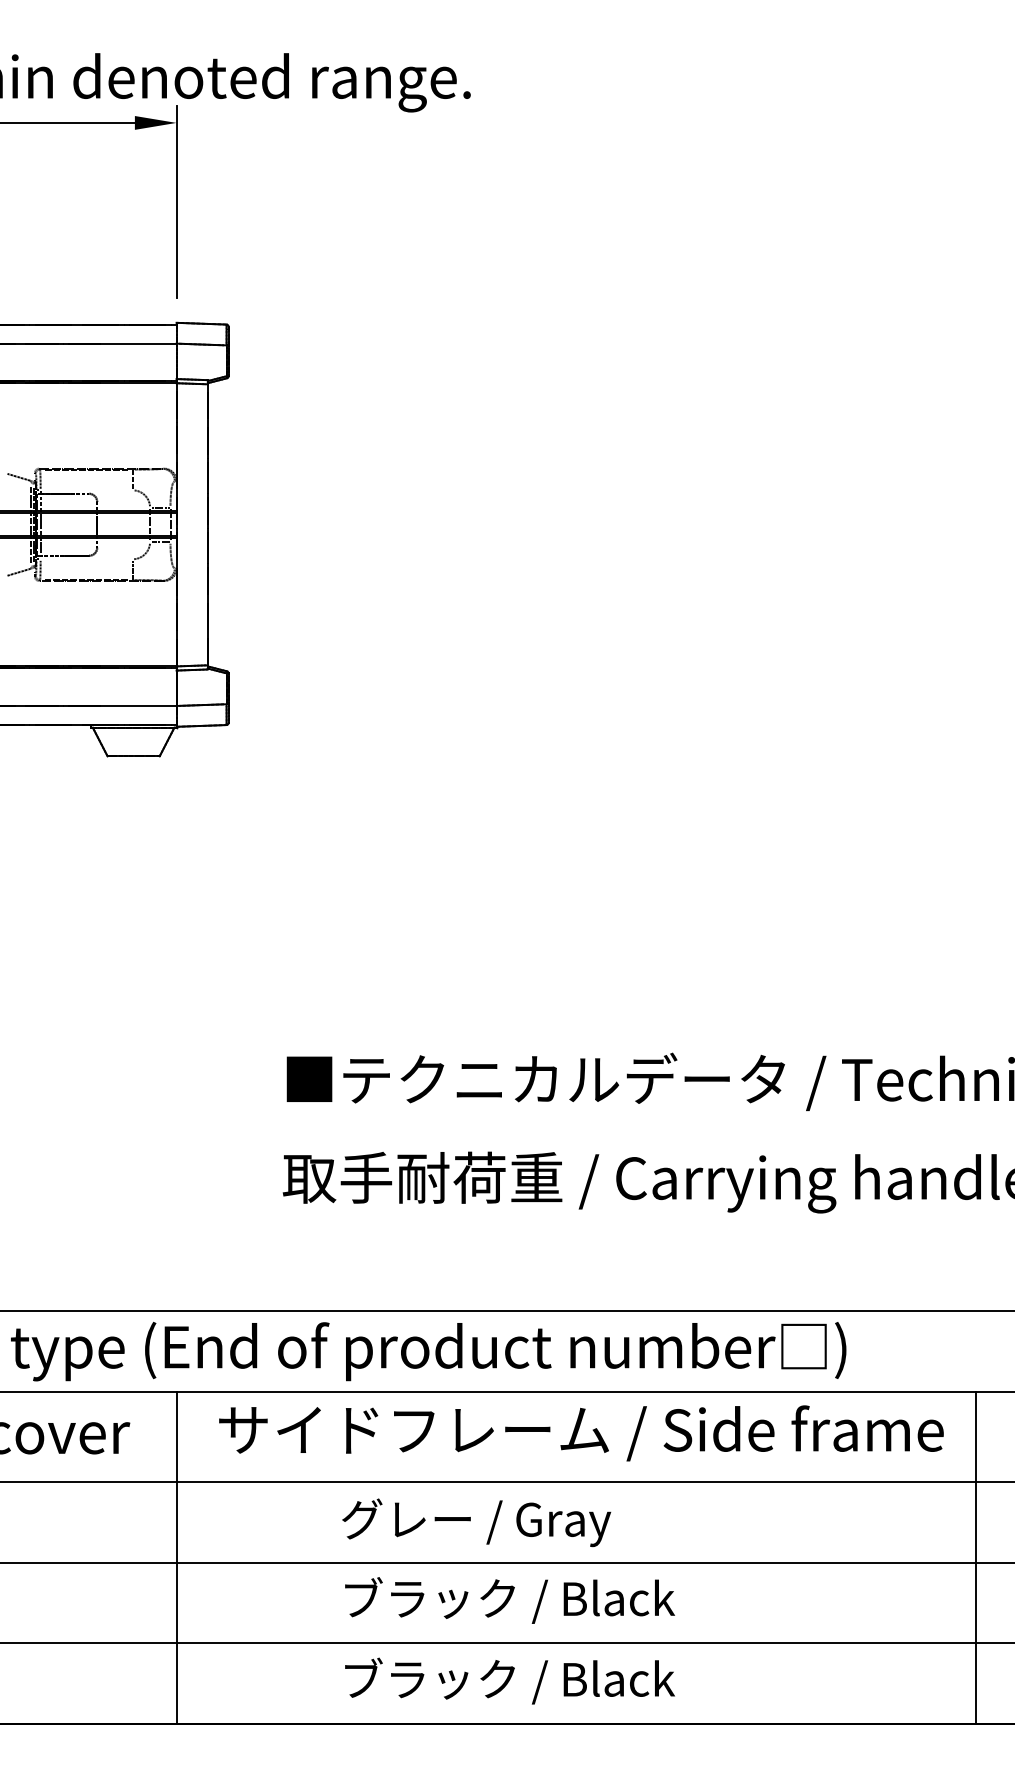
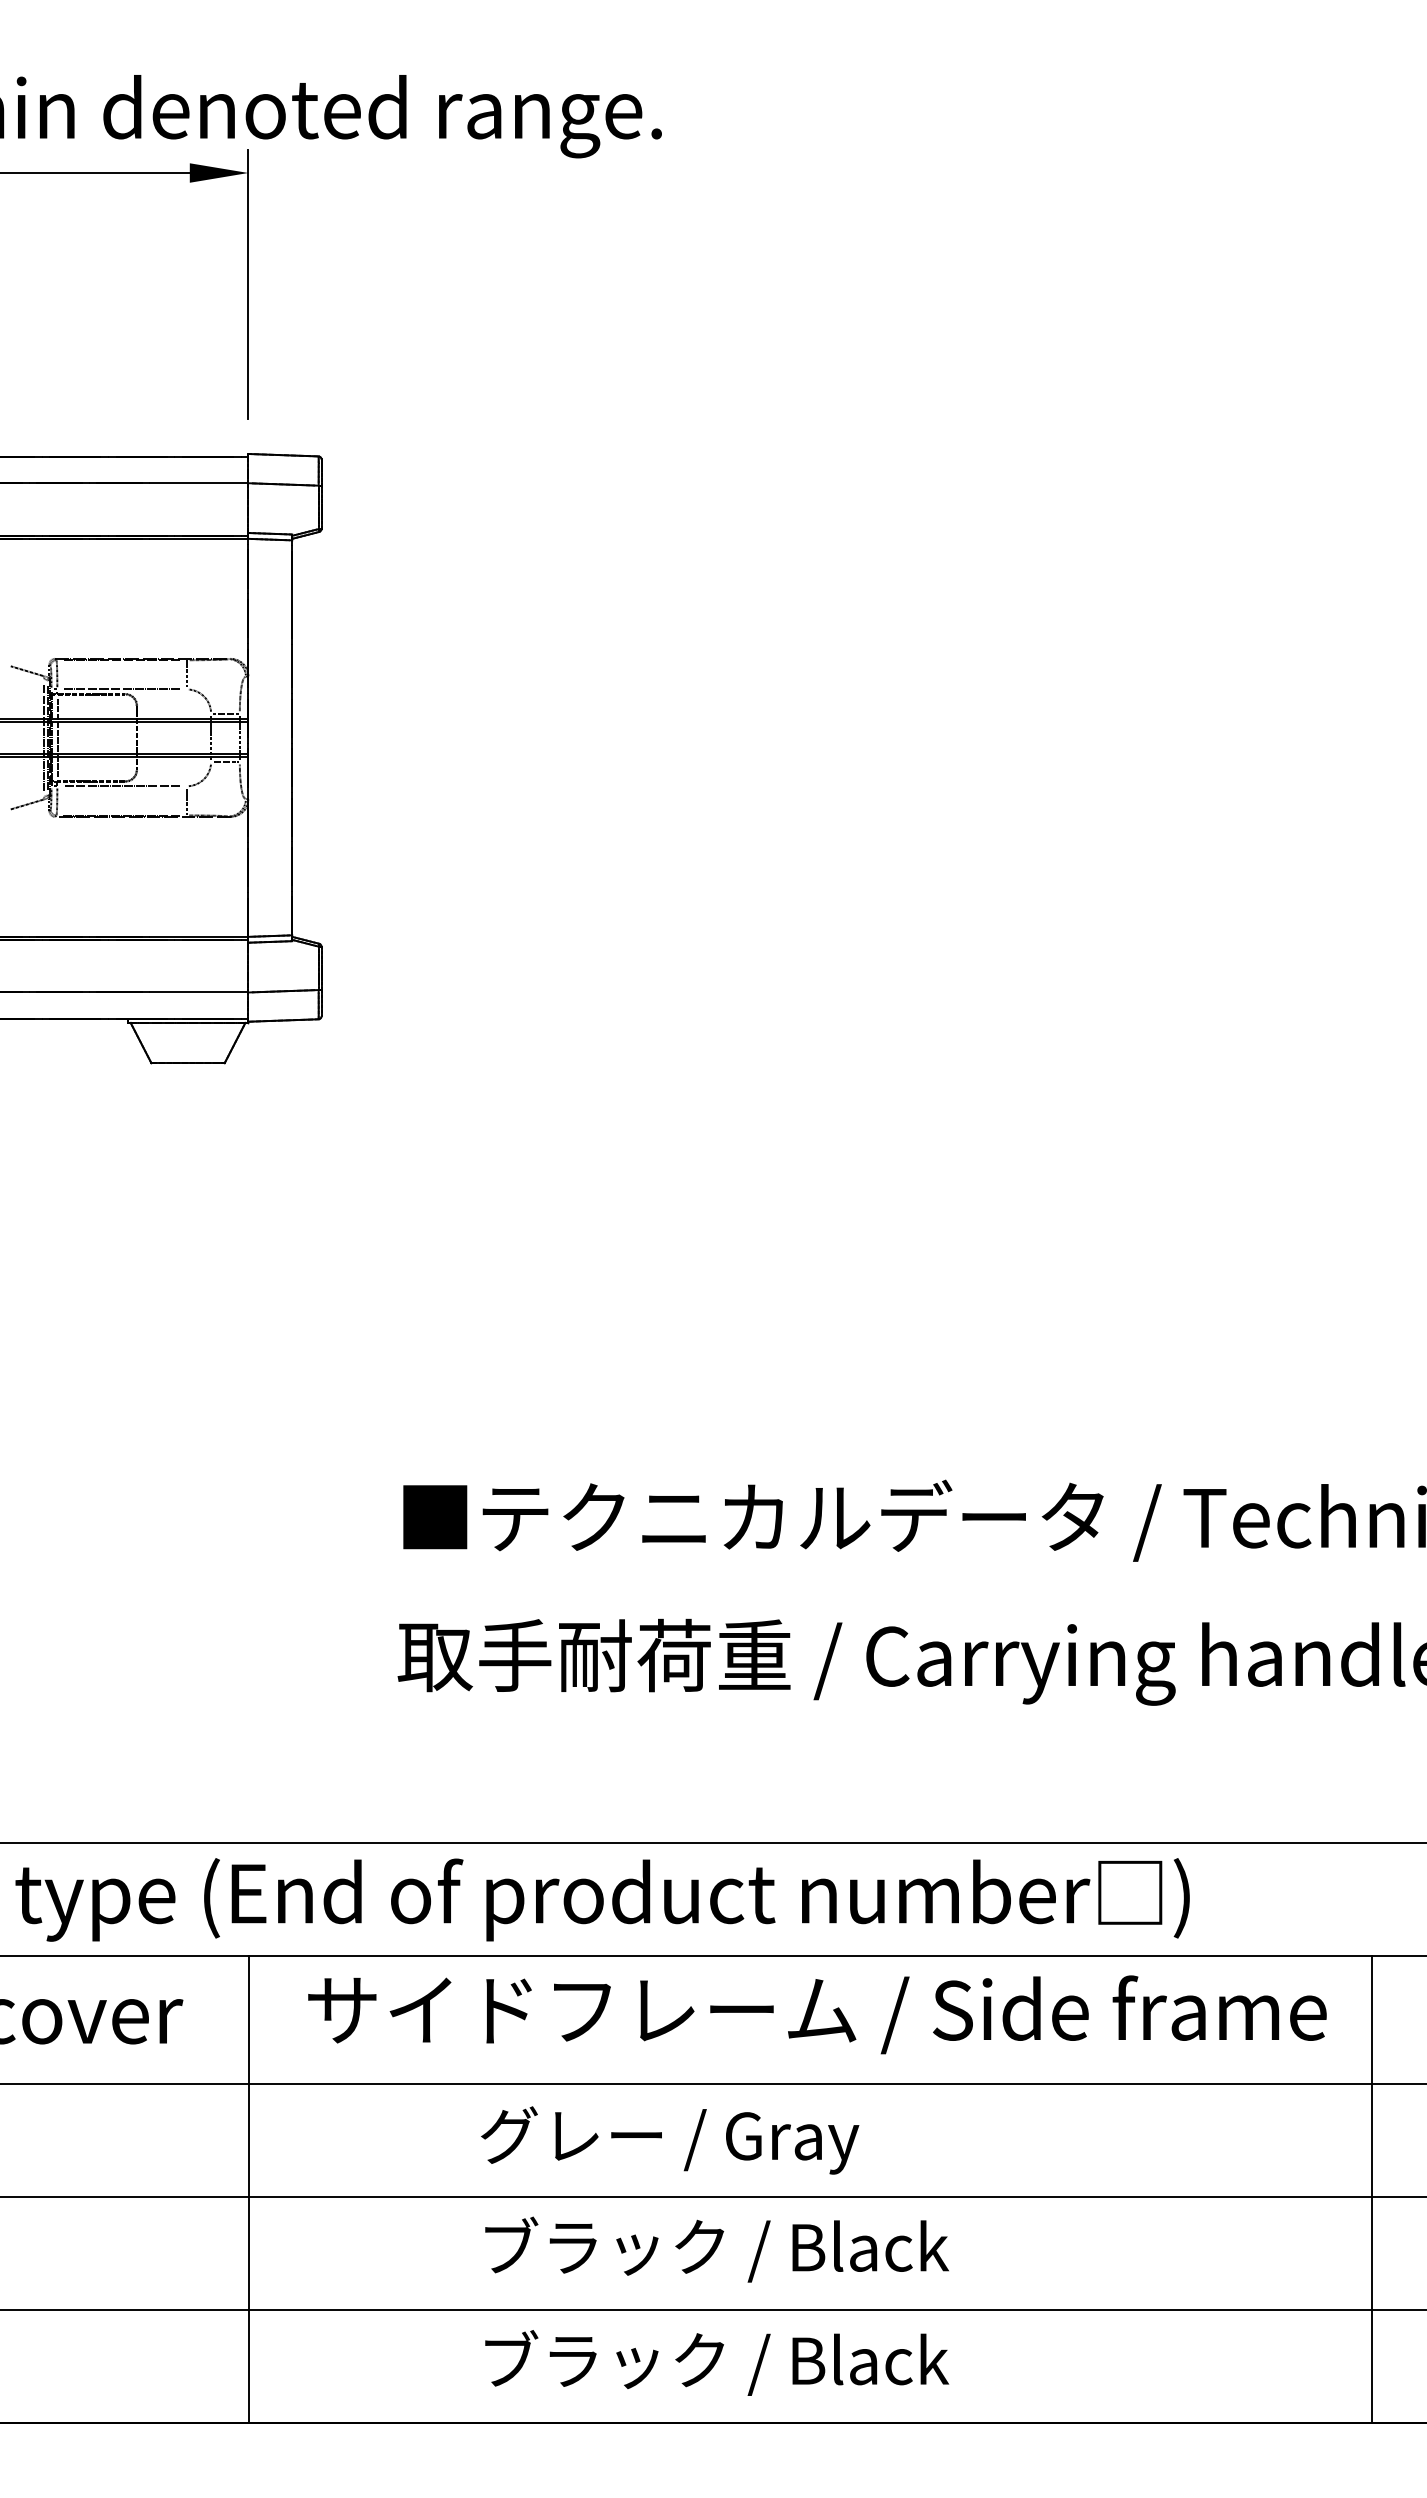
line: (86, 490) -> (121, 689), added
line: (86, 559) -> (121, 786), added

